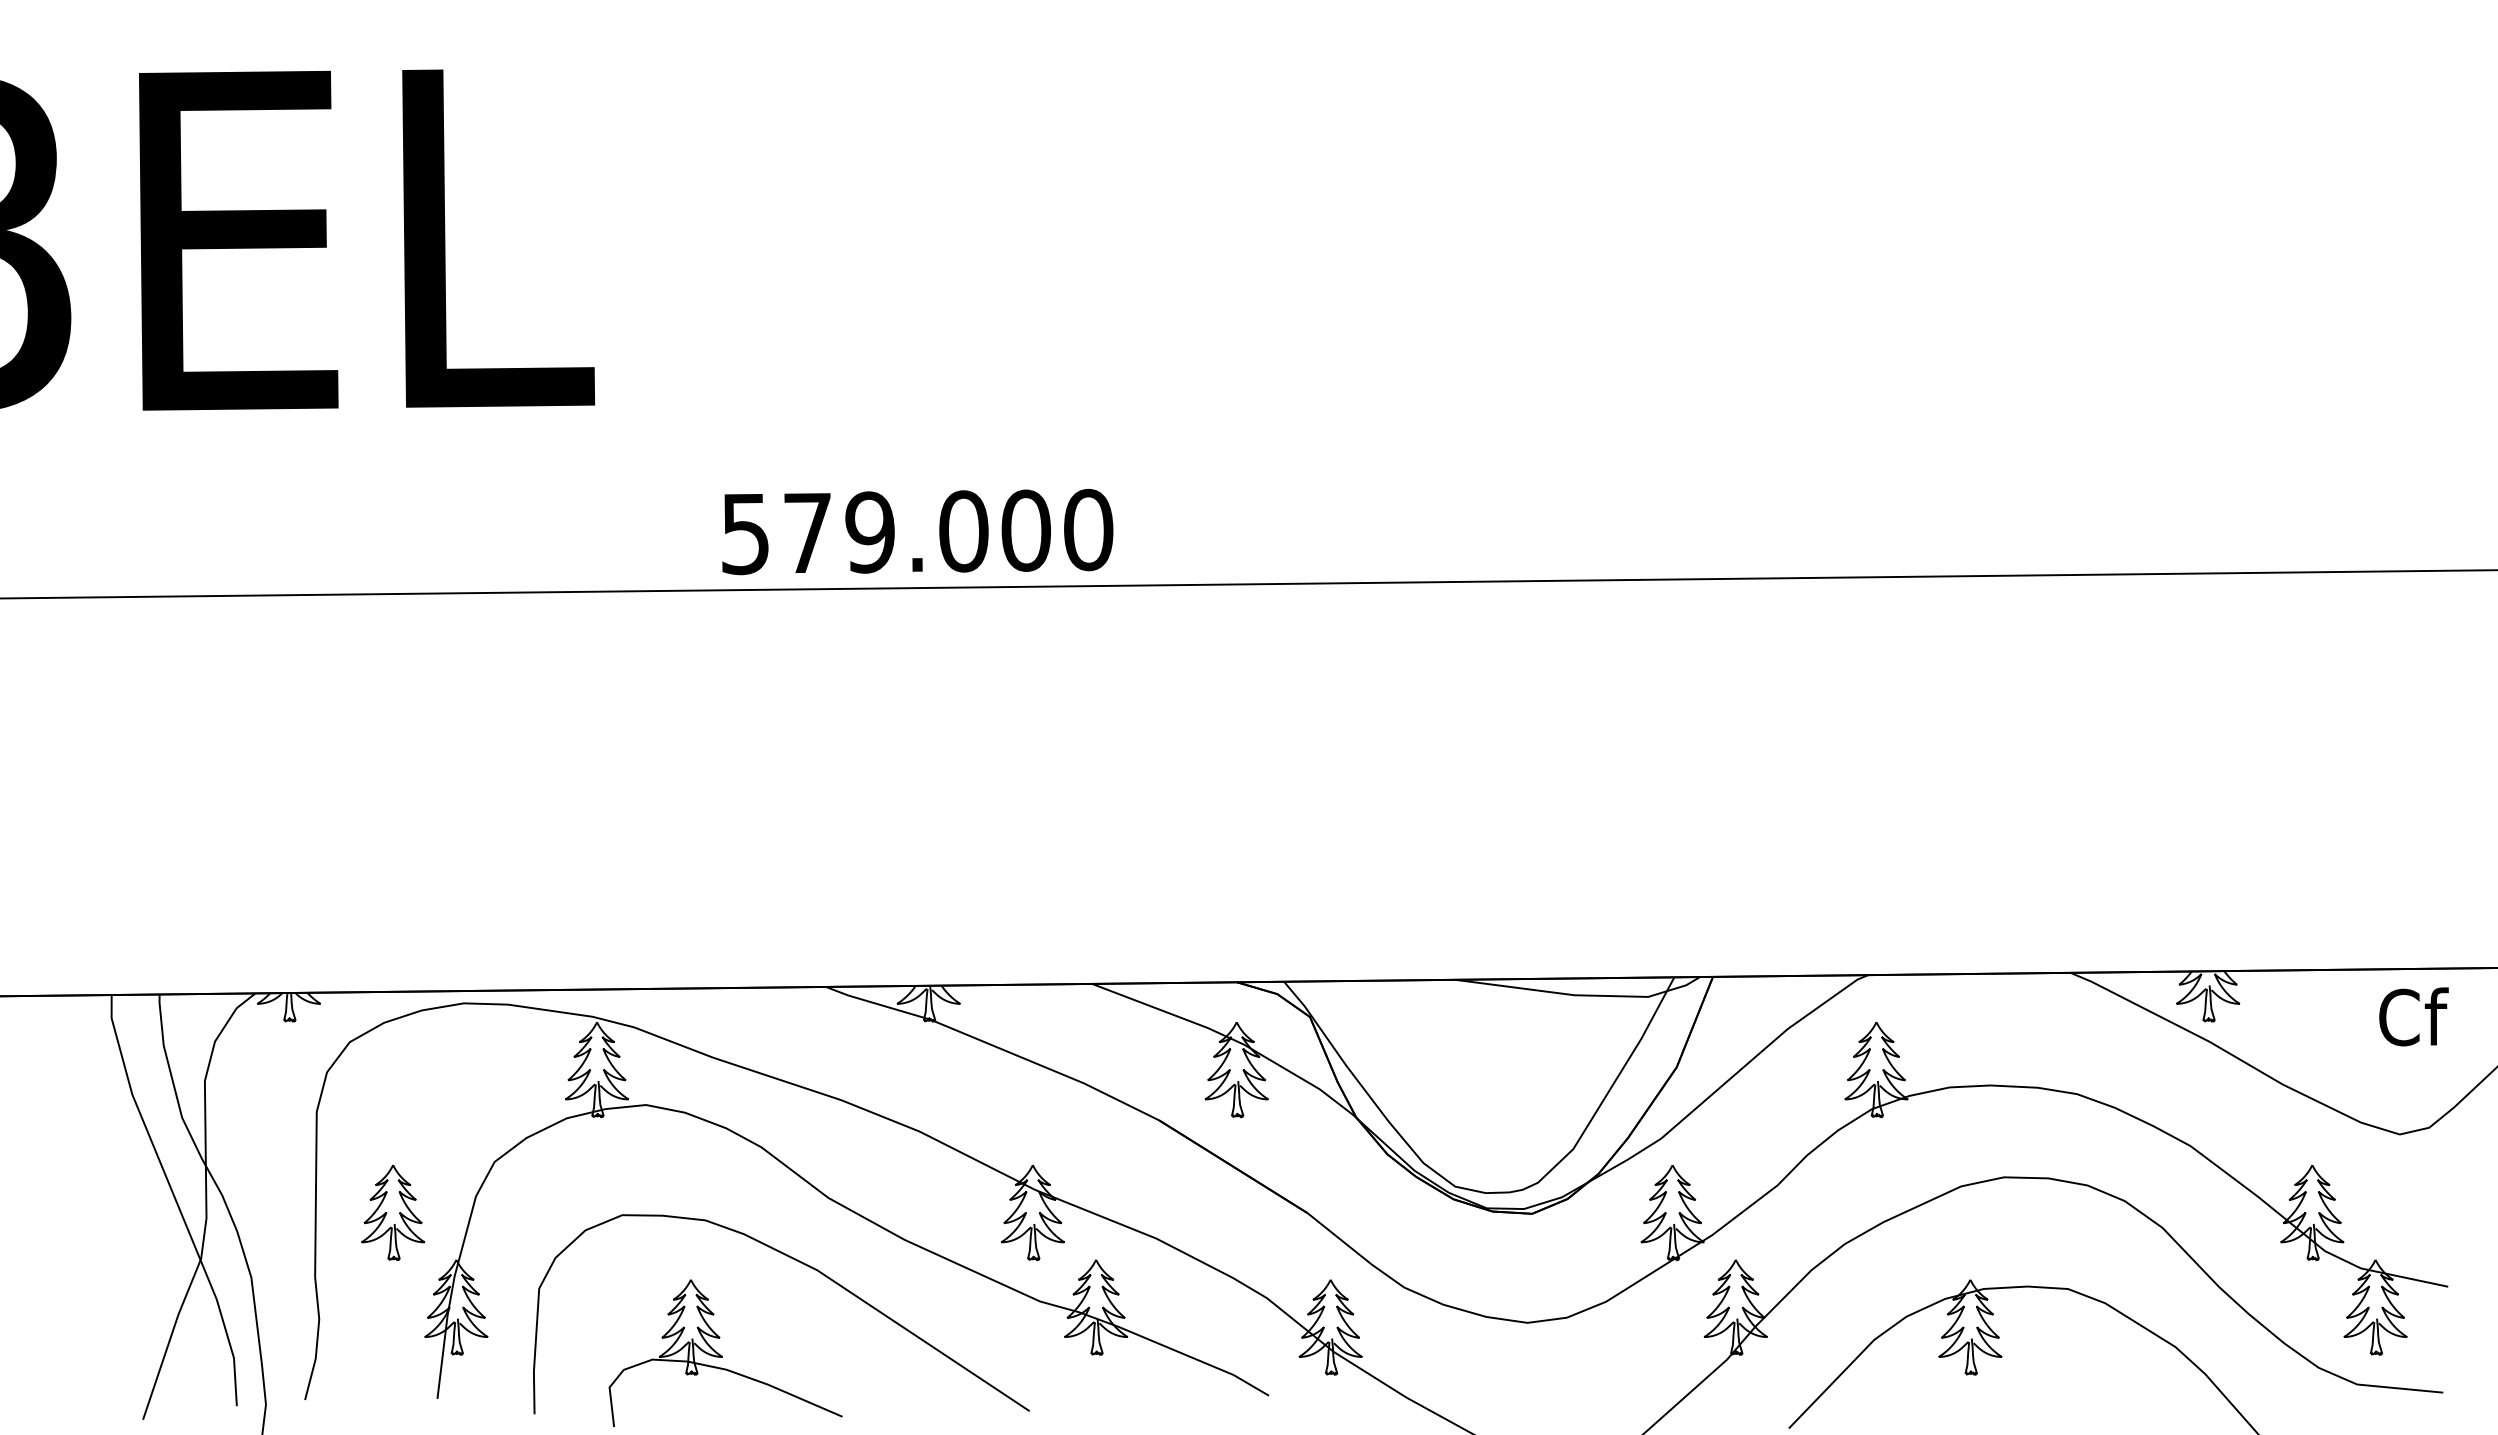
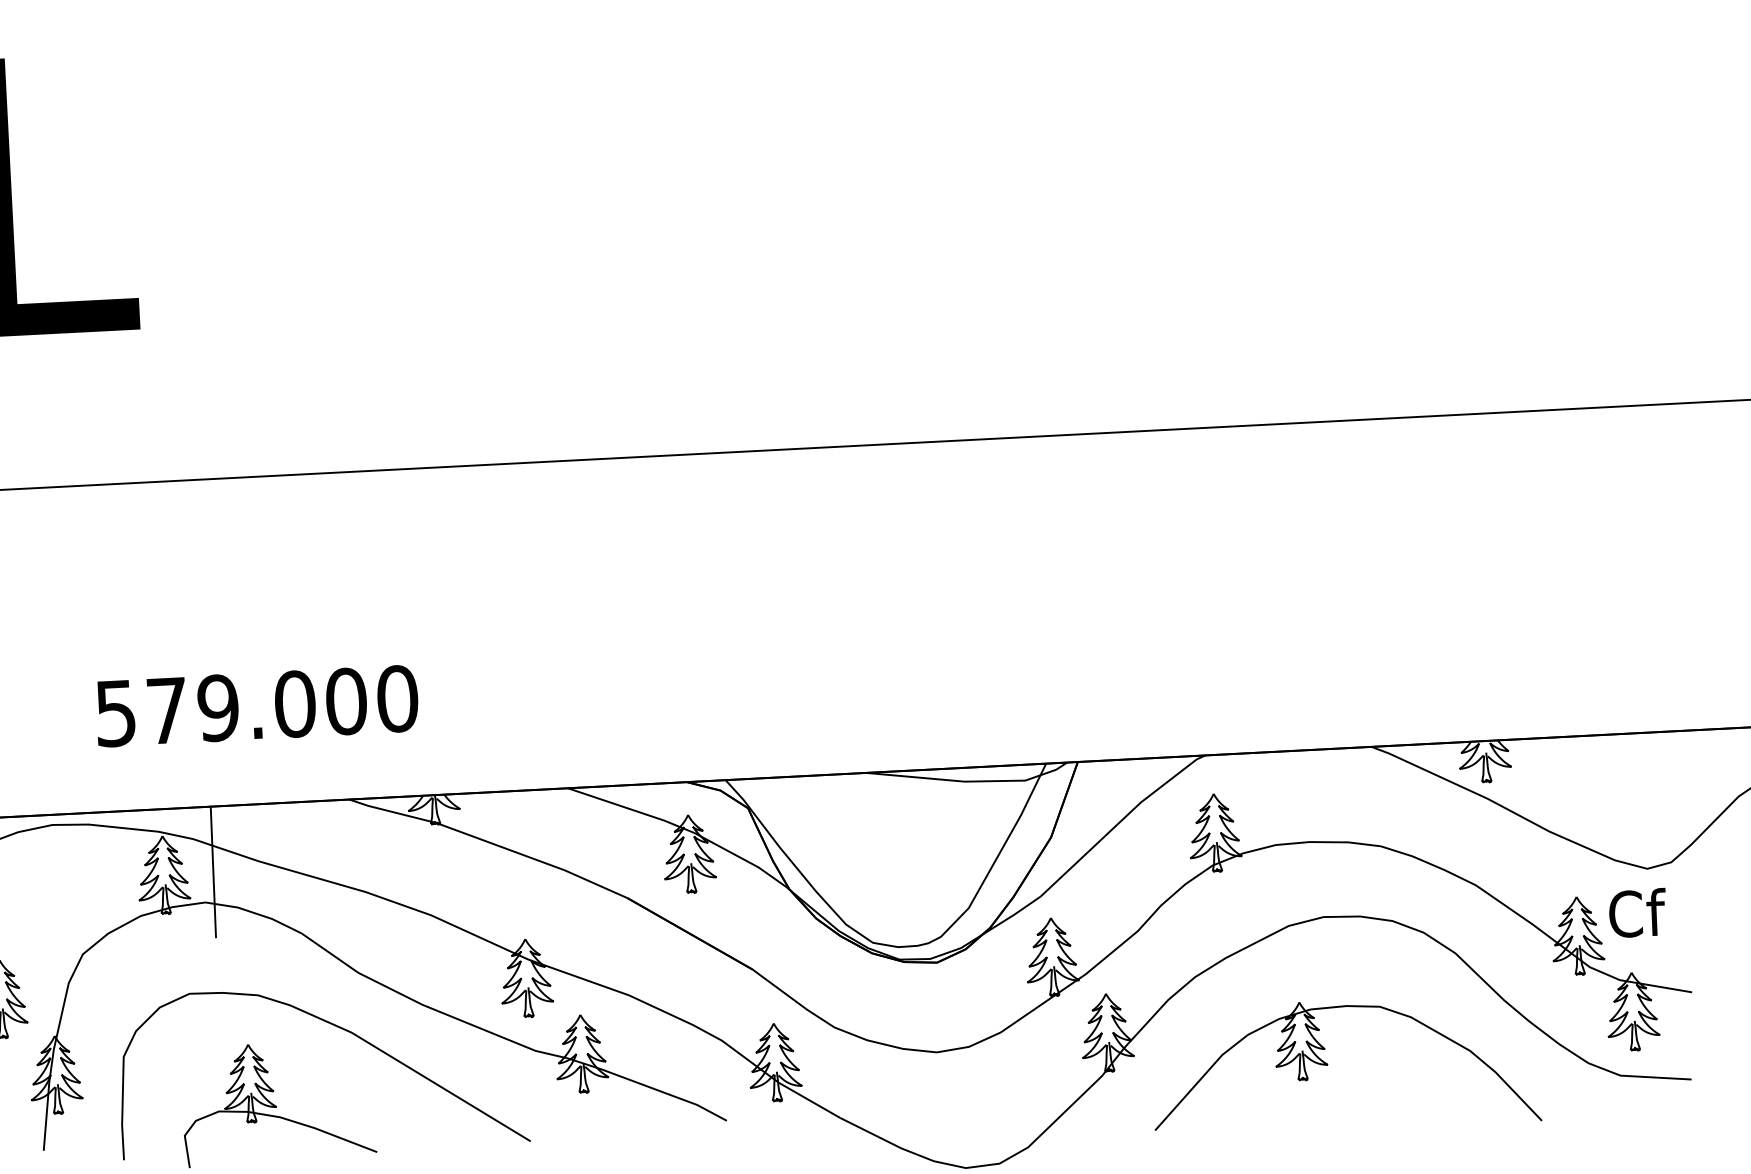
text: (917, 531) -> (257, 705), moved
text: (2413, 1016) -> (1637, 912), moved
line: (657, 1067) -> (213, 871), added

